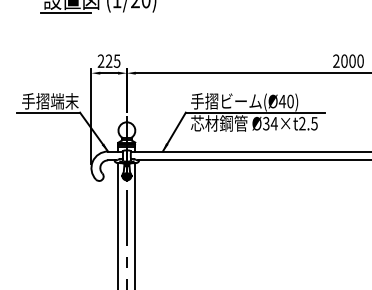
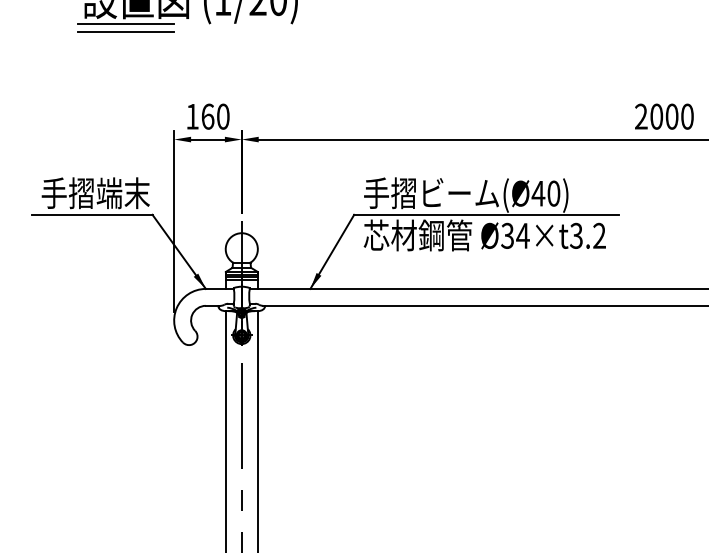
line: (66, 17) -> (126, 33), added
text: (108, 60) -> (206, 115), 225 -> 160
text: (308, 123) -> (588, 235), Ø34×t2.5 -> Ø34×t3.2

